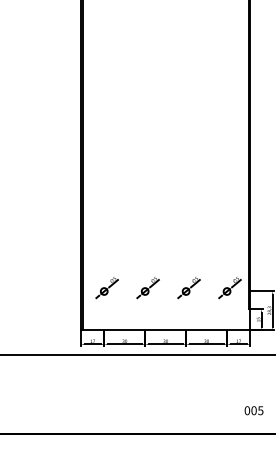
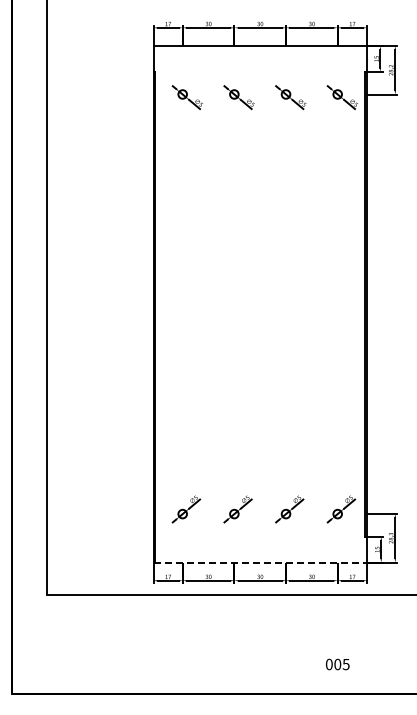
line: (165, 329) -> (260, 562), solid -> dashed
text: (253, 410) -> (337, 664), moved

